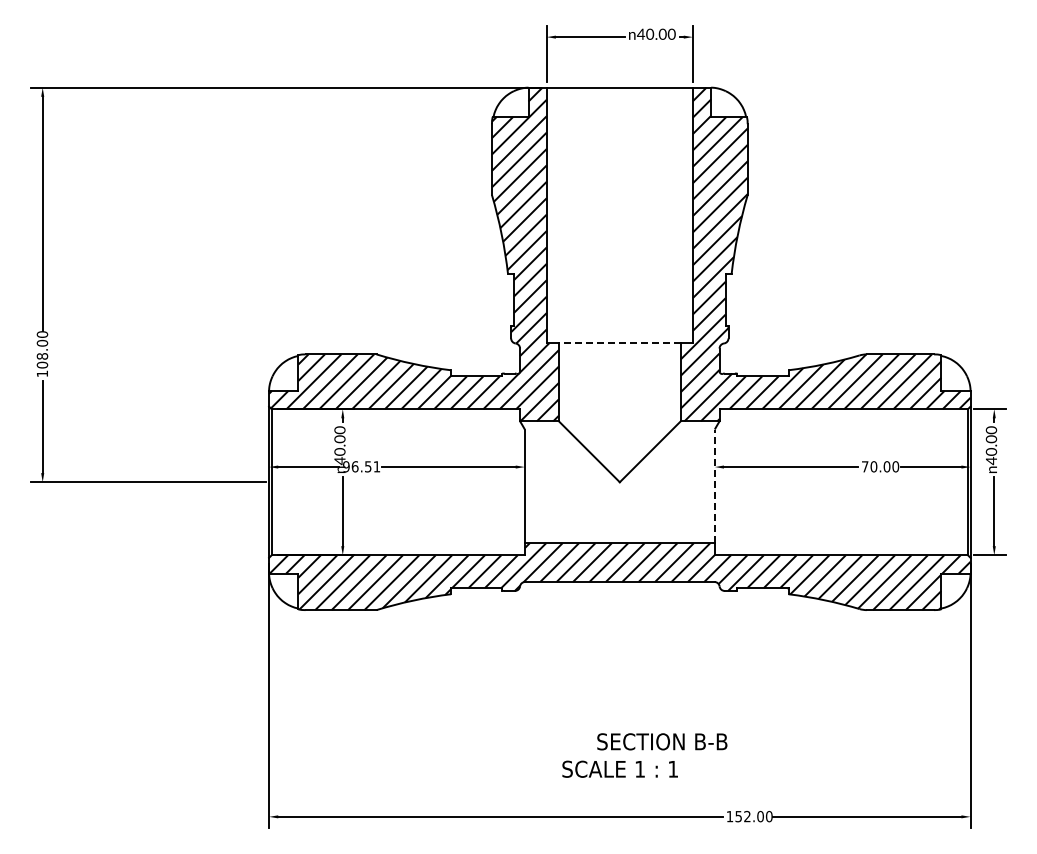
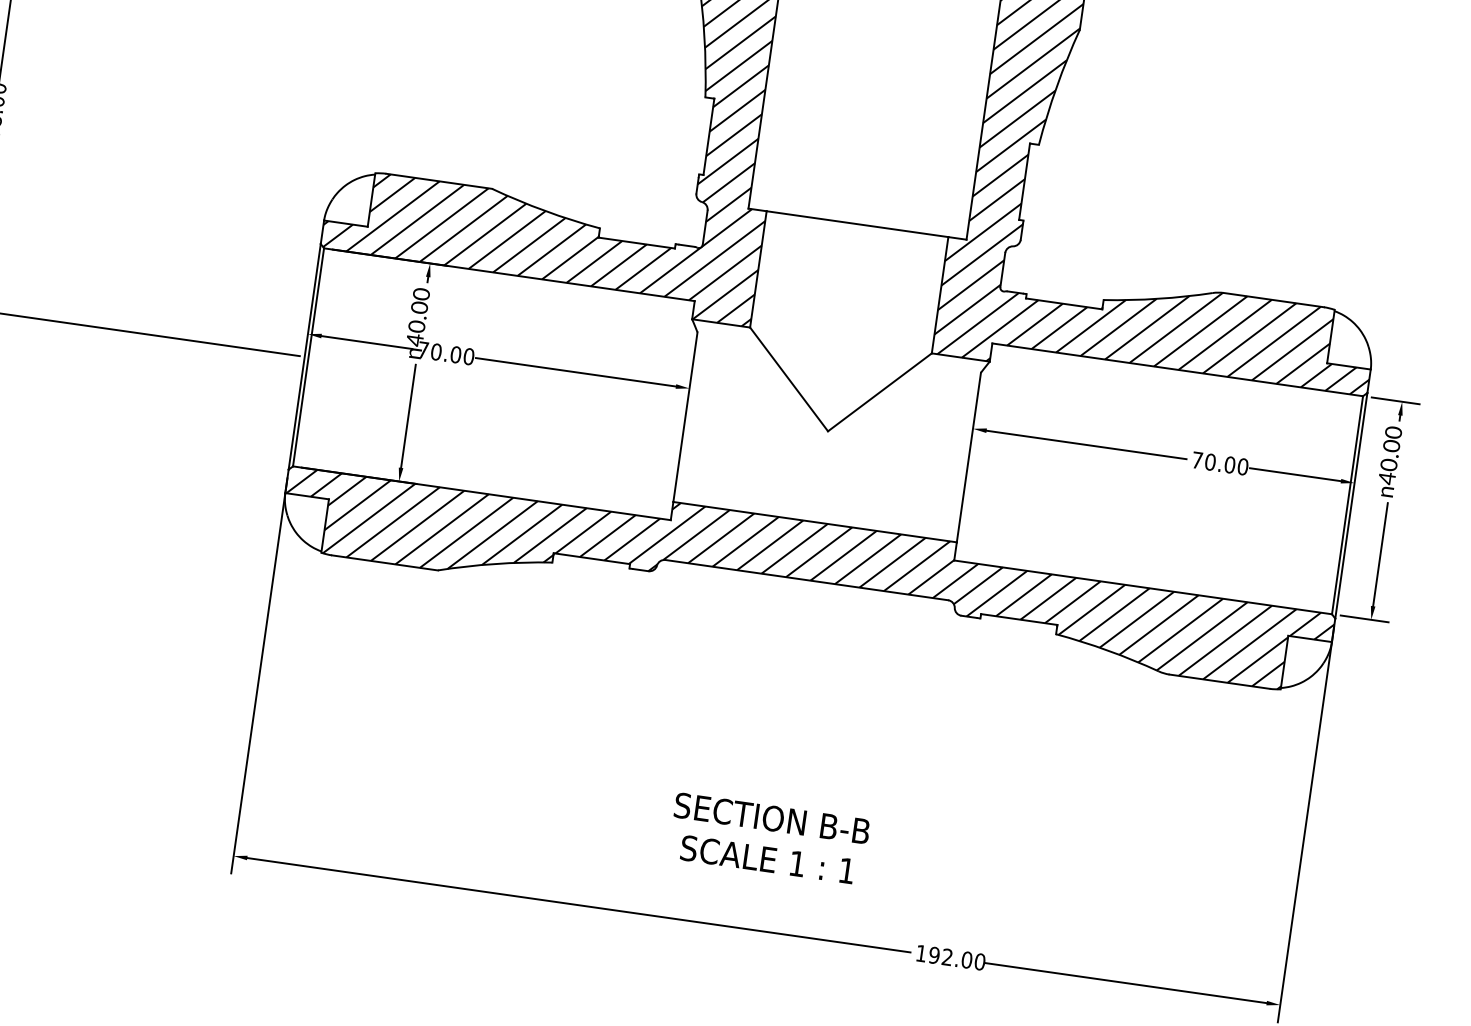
line: (619, 343) -> (857, 224), dashed -> solid
text: (361, 466) -> (445, 352), 96.51 -> 70.00
line: (714, 486) -> (968, 457), dashed -> solid
text: (662, 741) -> (772, 818), moved
text: (738, 815) -> (934, 953), 152.00 -> 192.00

